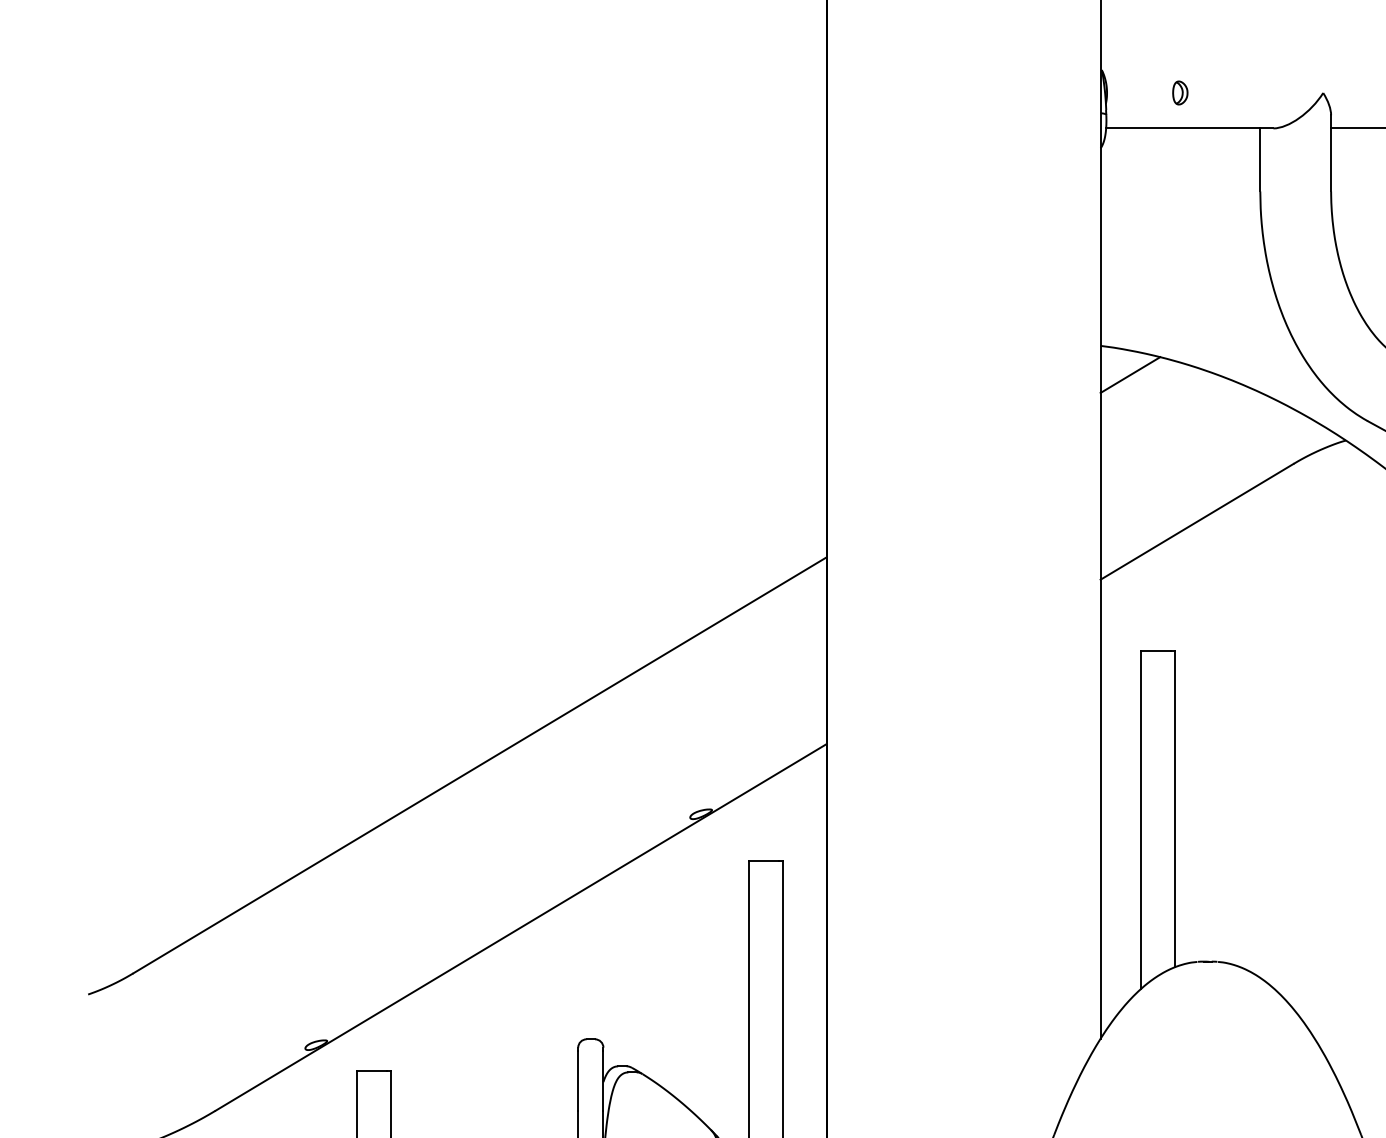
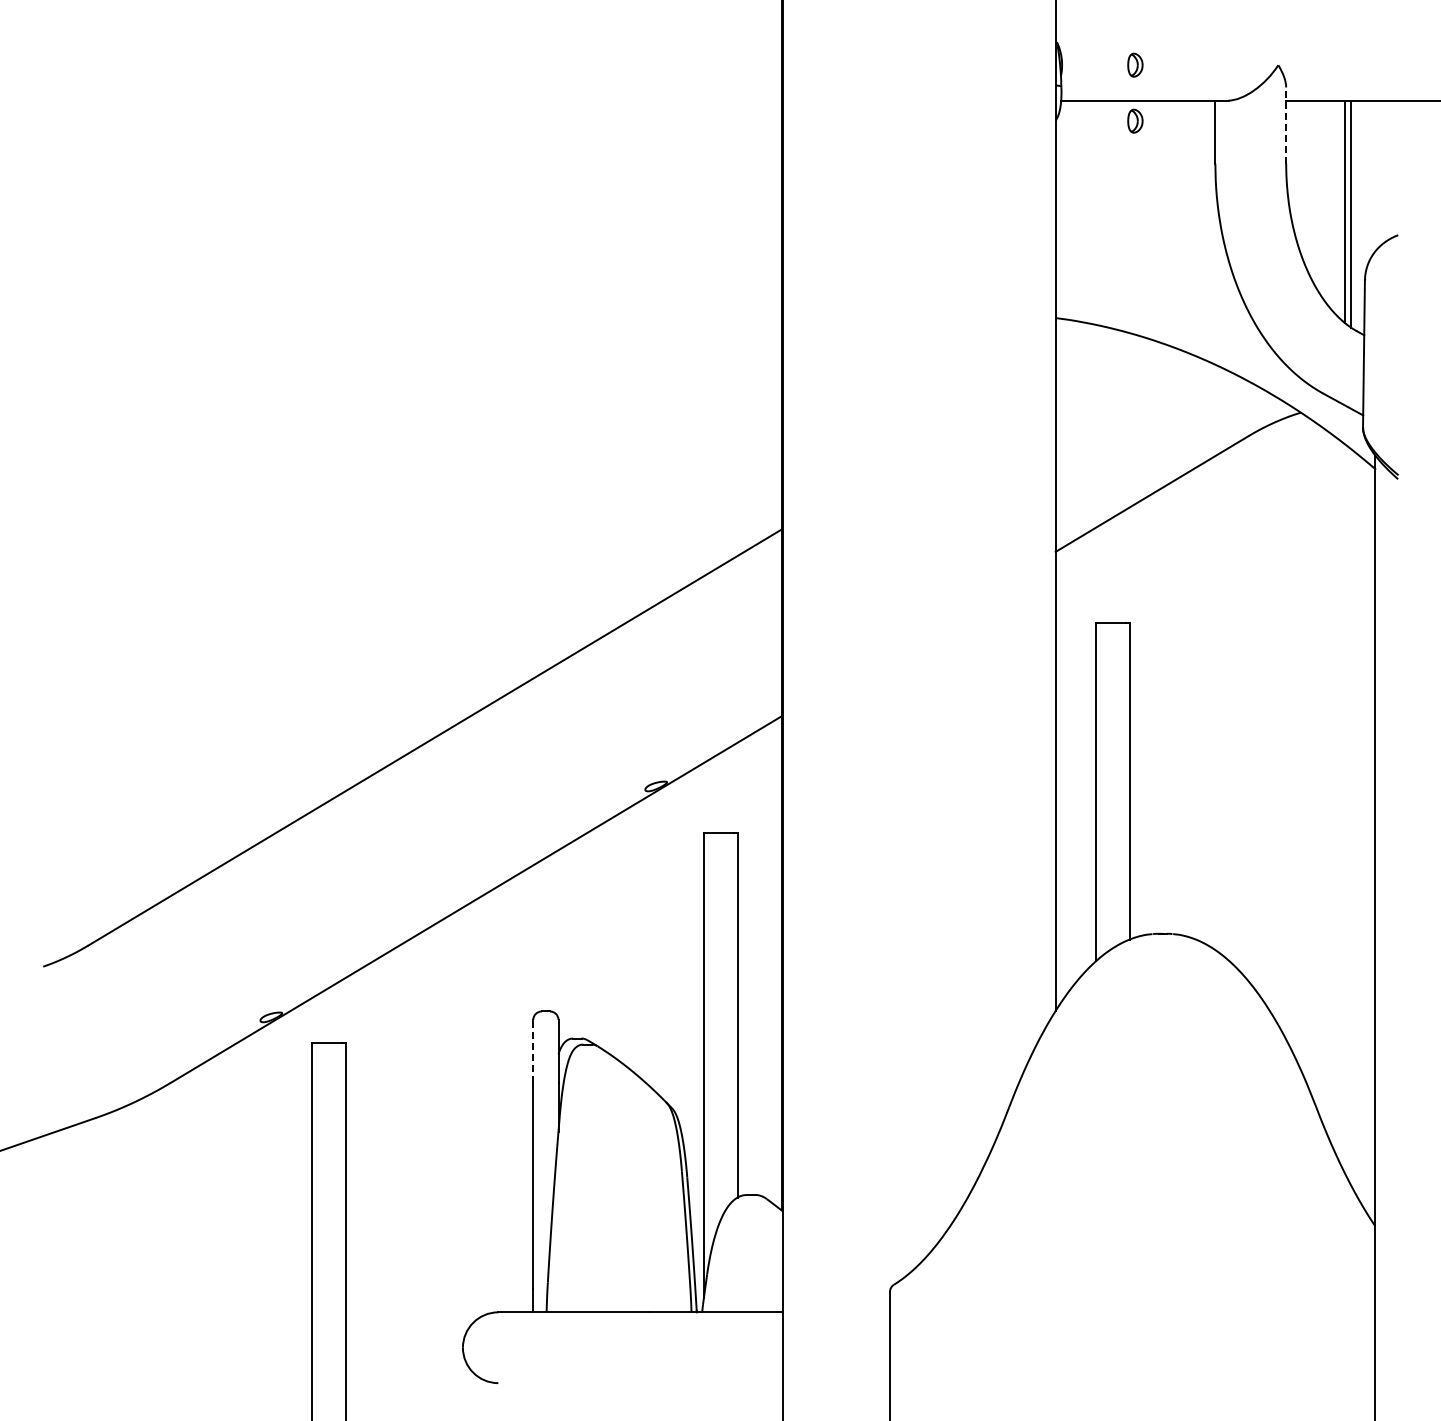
part: (1180, 148) -> (1135, 120), added
line: (1331, 153) -> (1286, 125), solid -> dashed
line: (1130, 375) -> (1085, 347), removed
line: (578, 1080) -> (533, 1052), solid -> dashed

